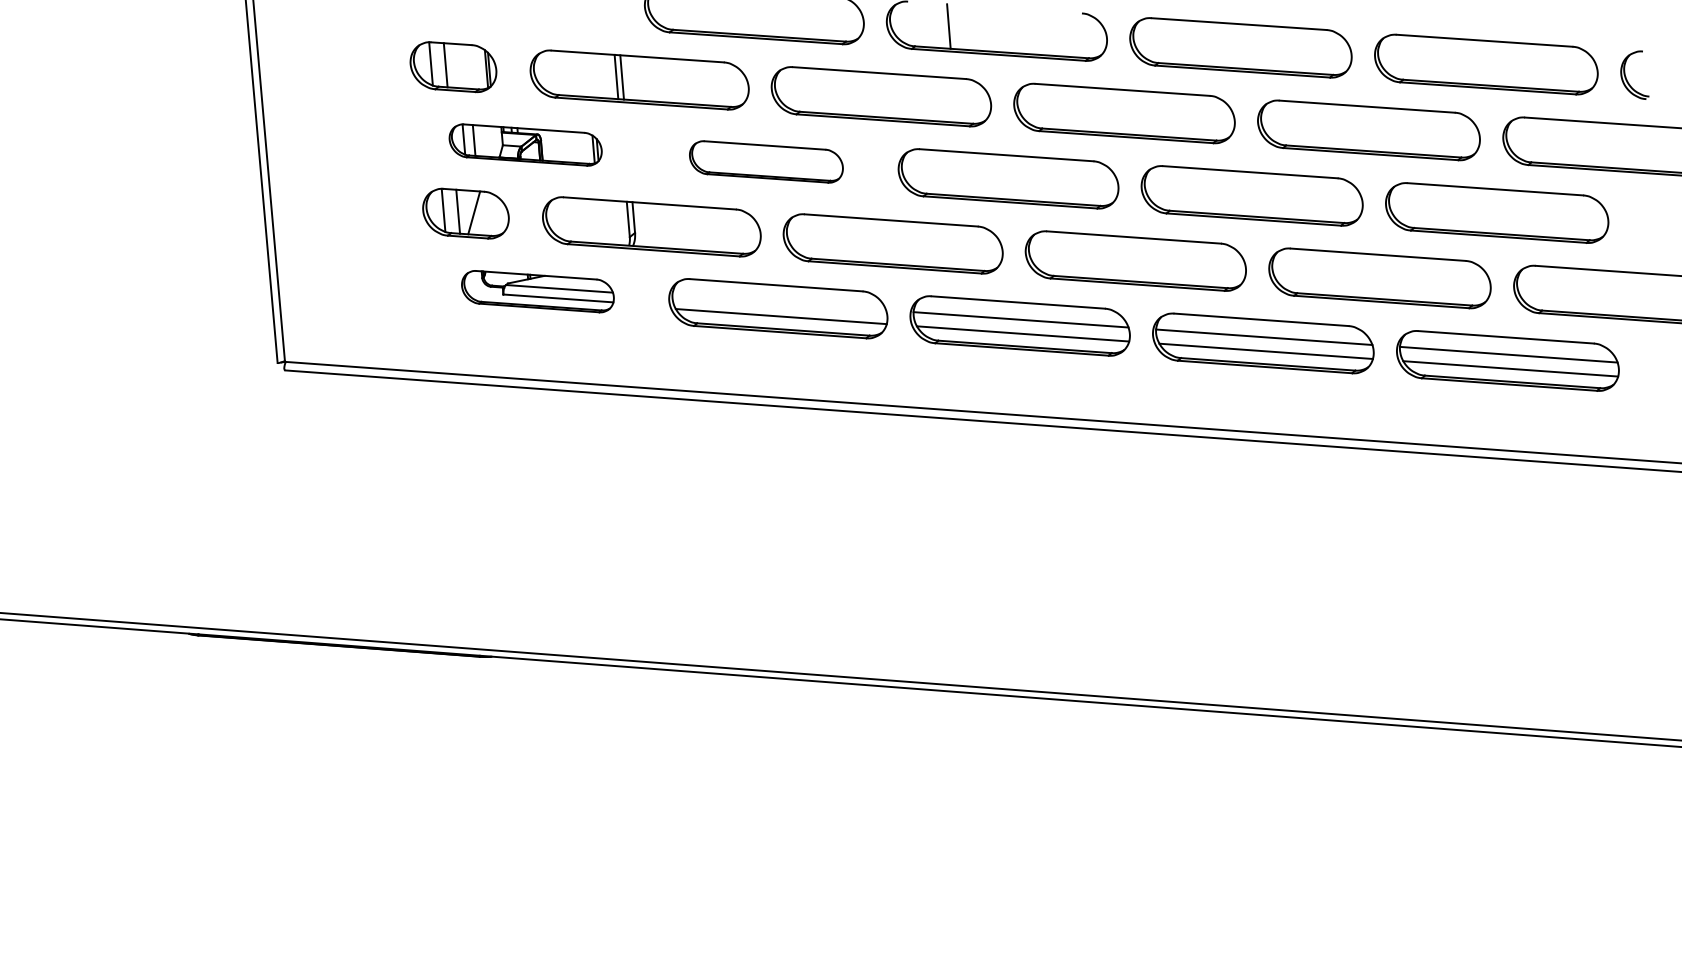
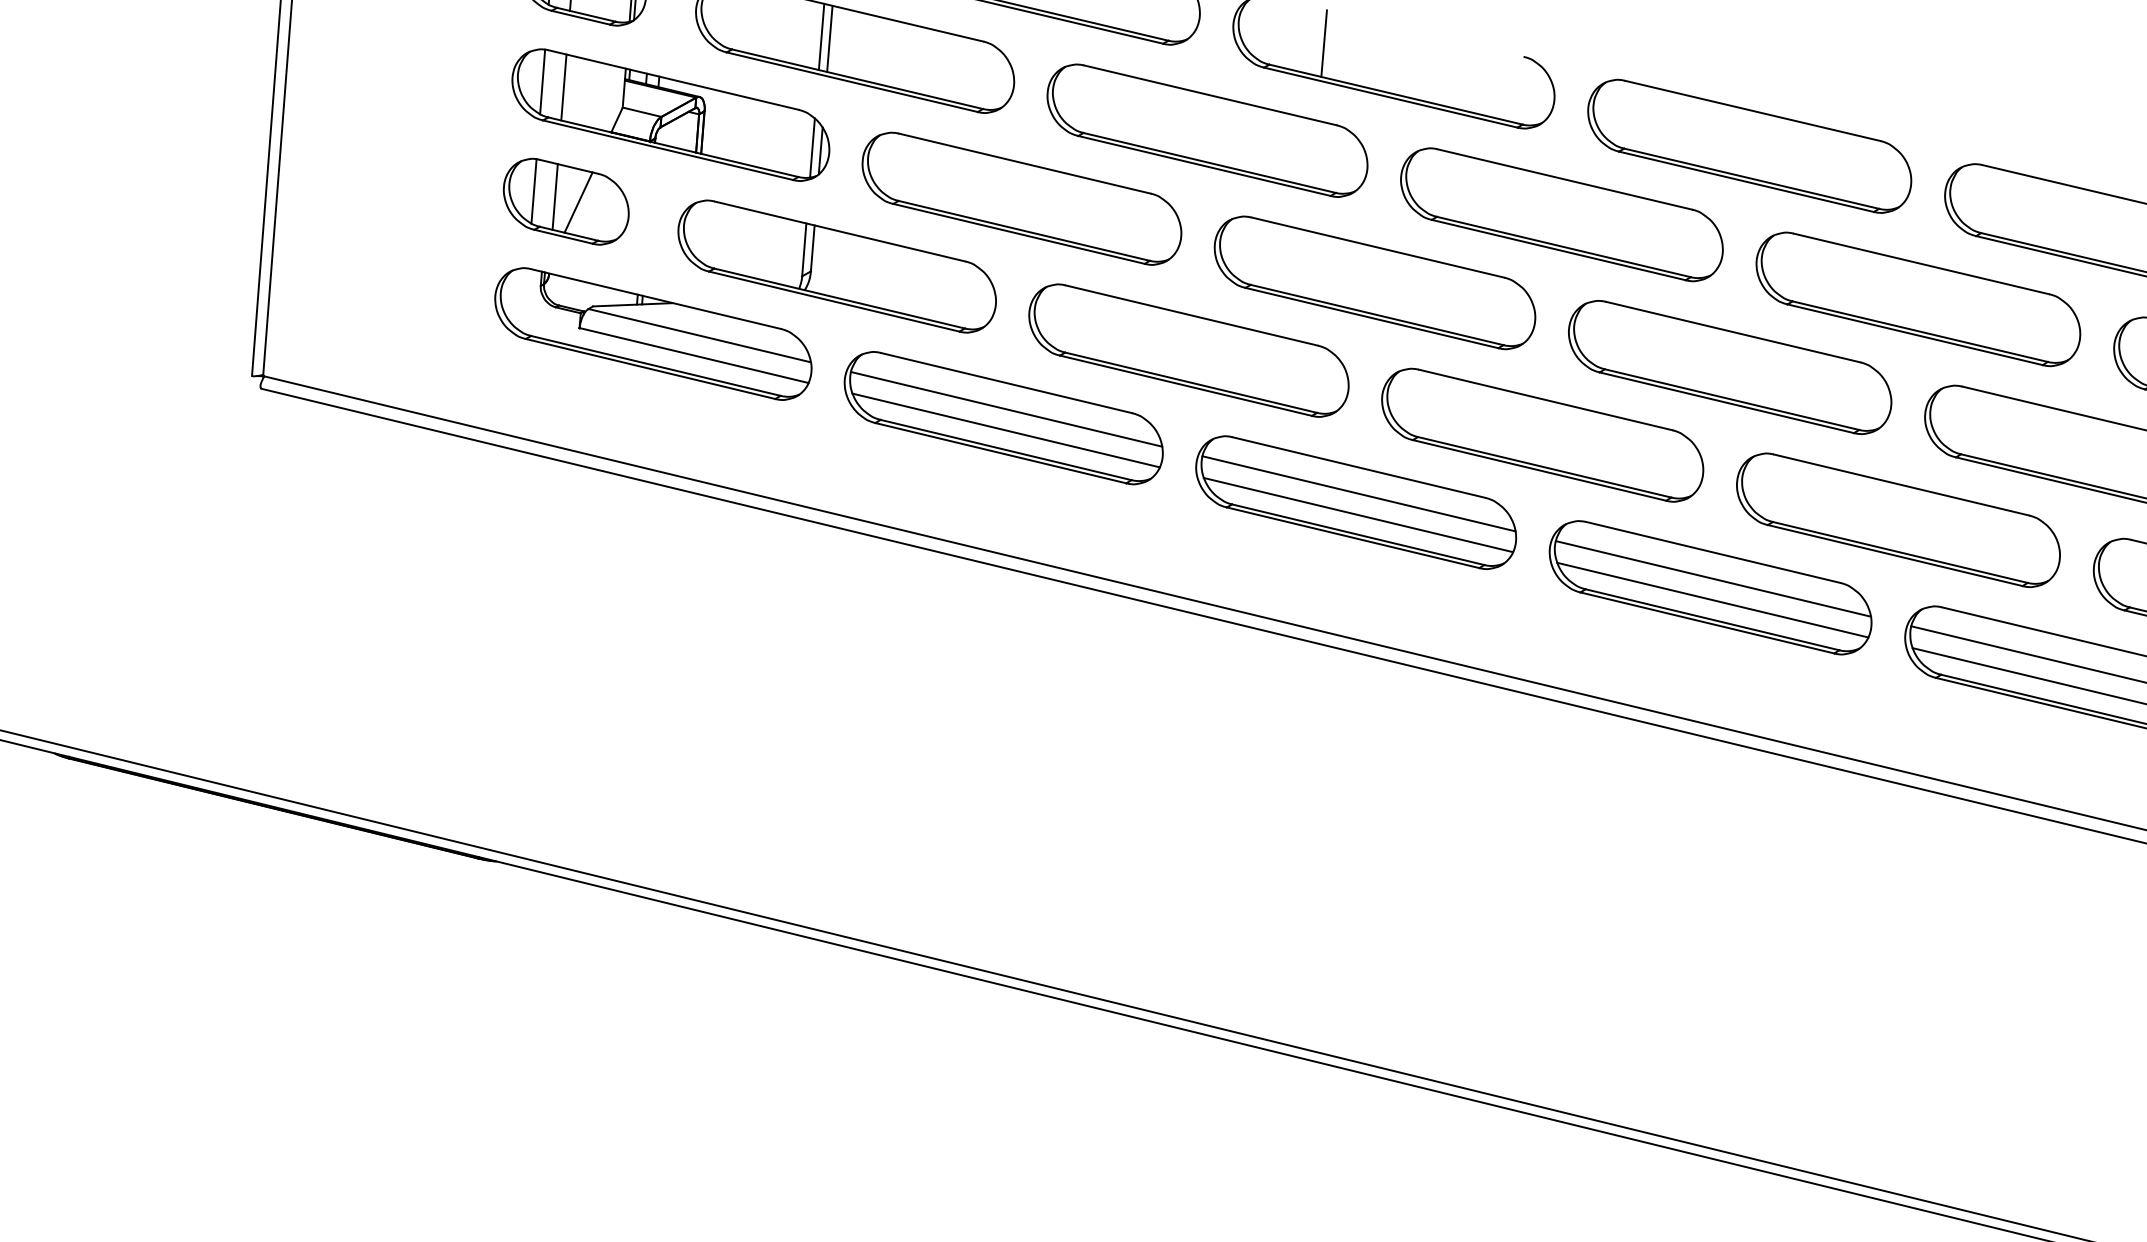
part: (525, 144) -> (670, 114), size x1.43
part: (766, 161) -> (1022, 198), size x1.43
part: (537, 291) -> (652, 333), size x1.43
line: (779, 302) -> (1006, 409), added

